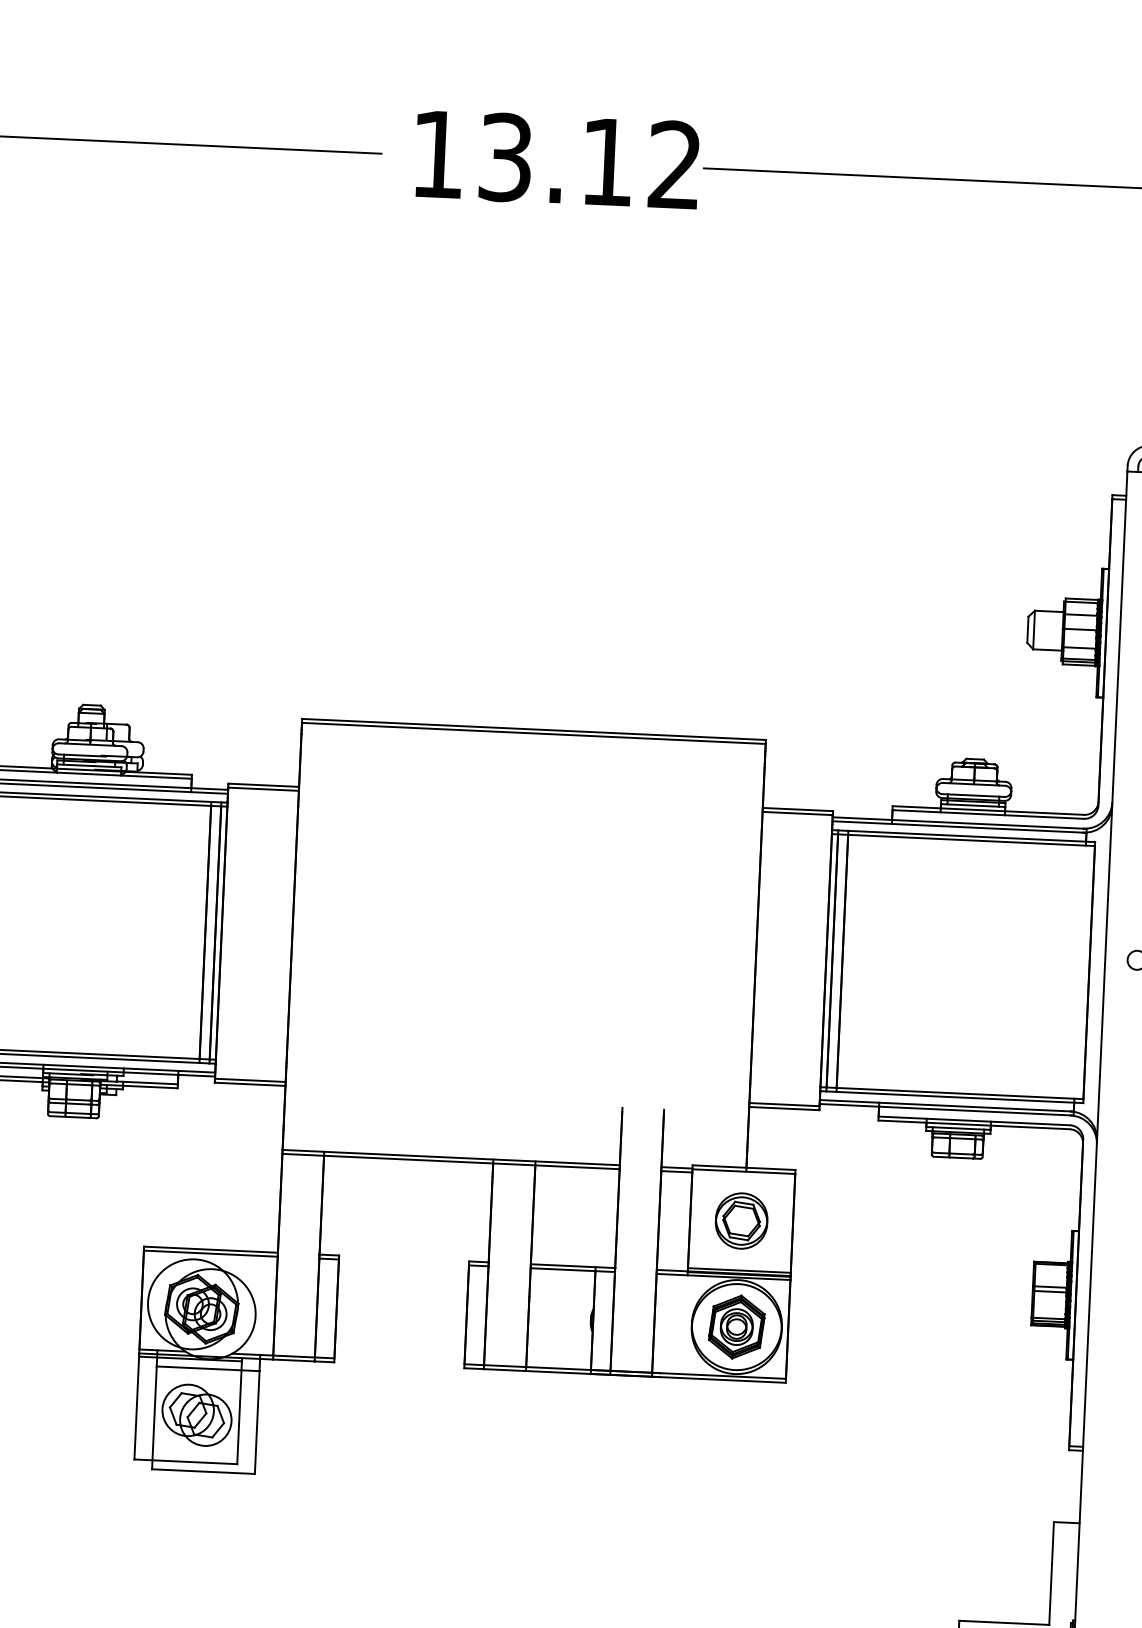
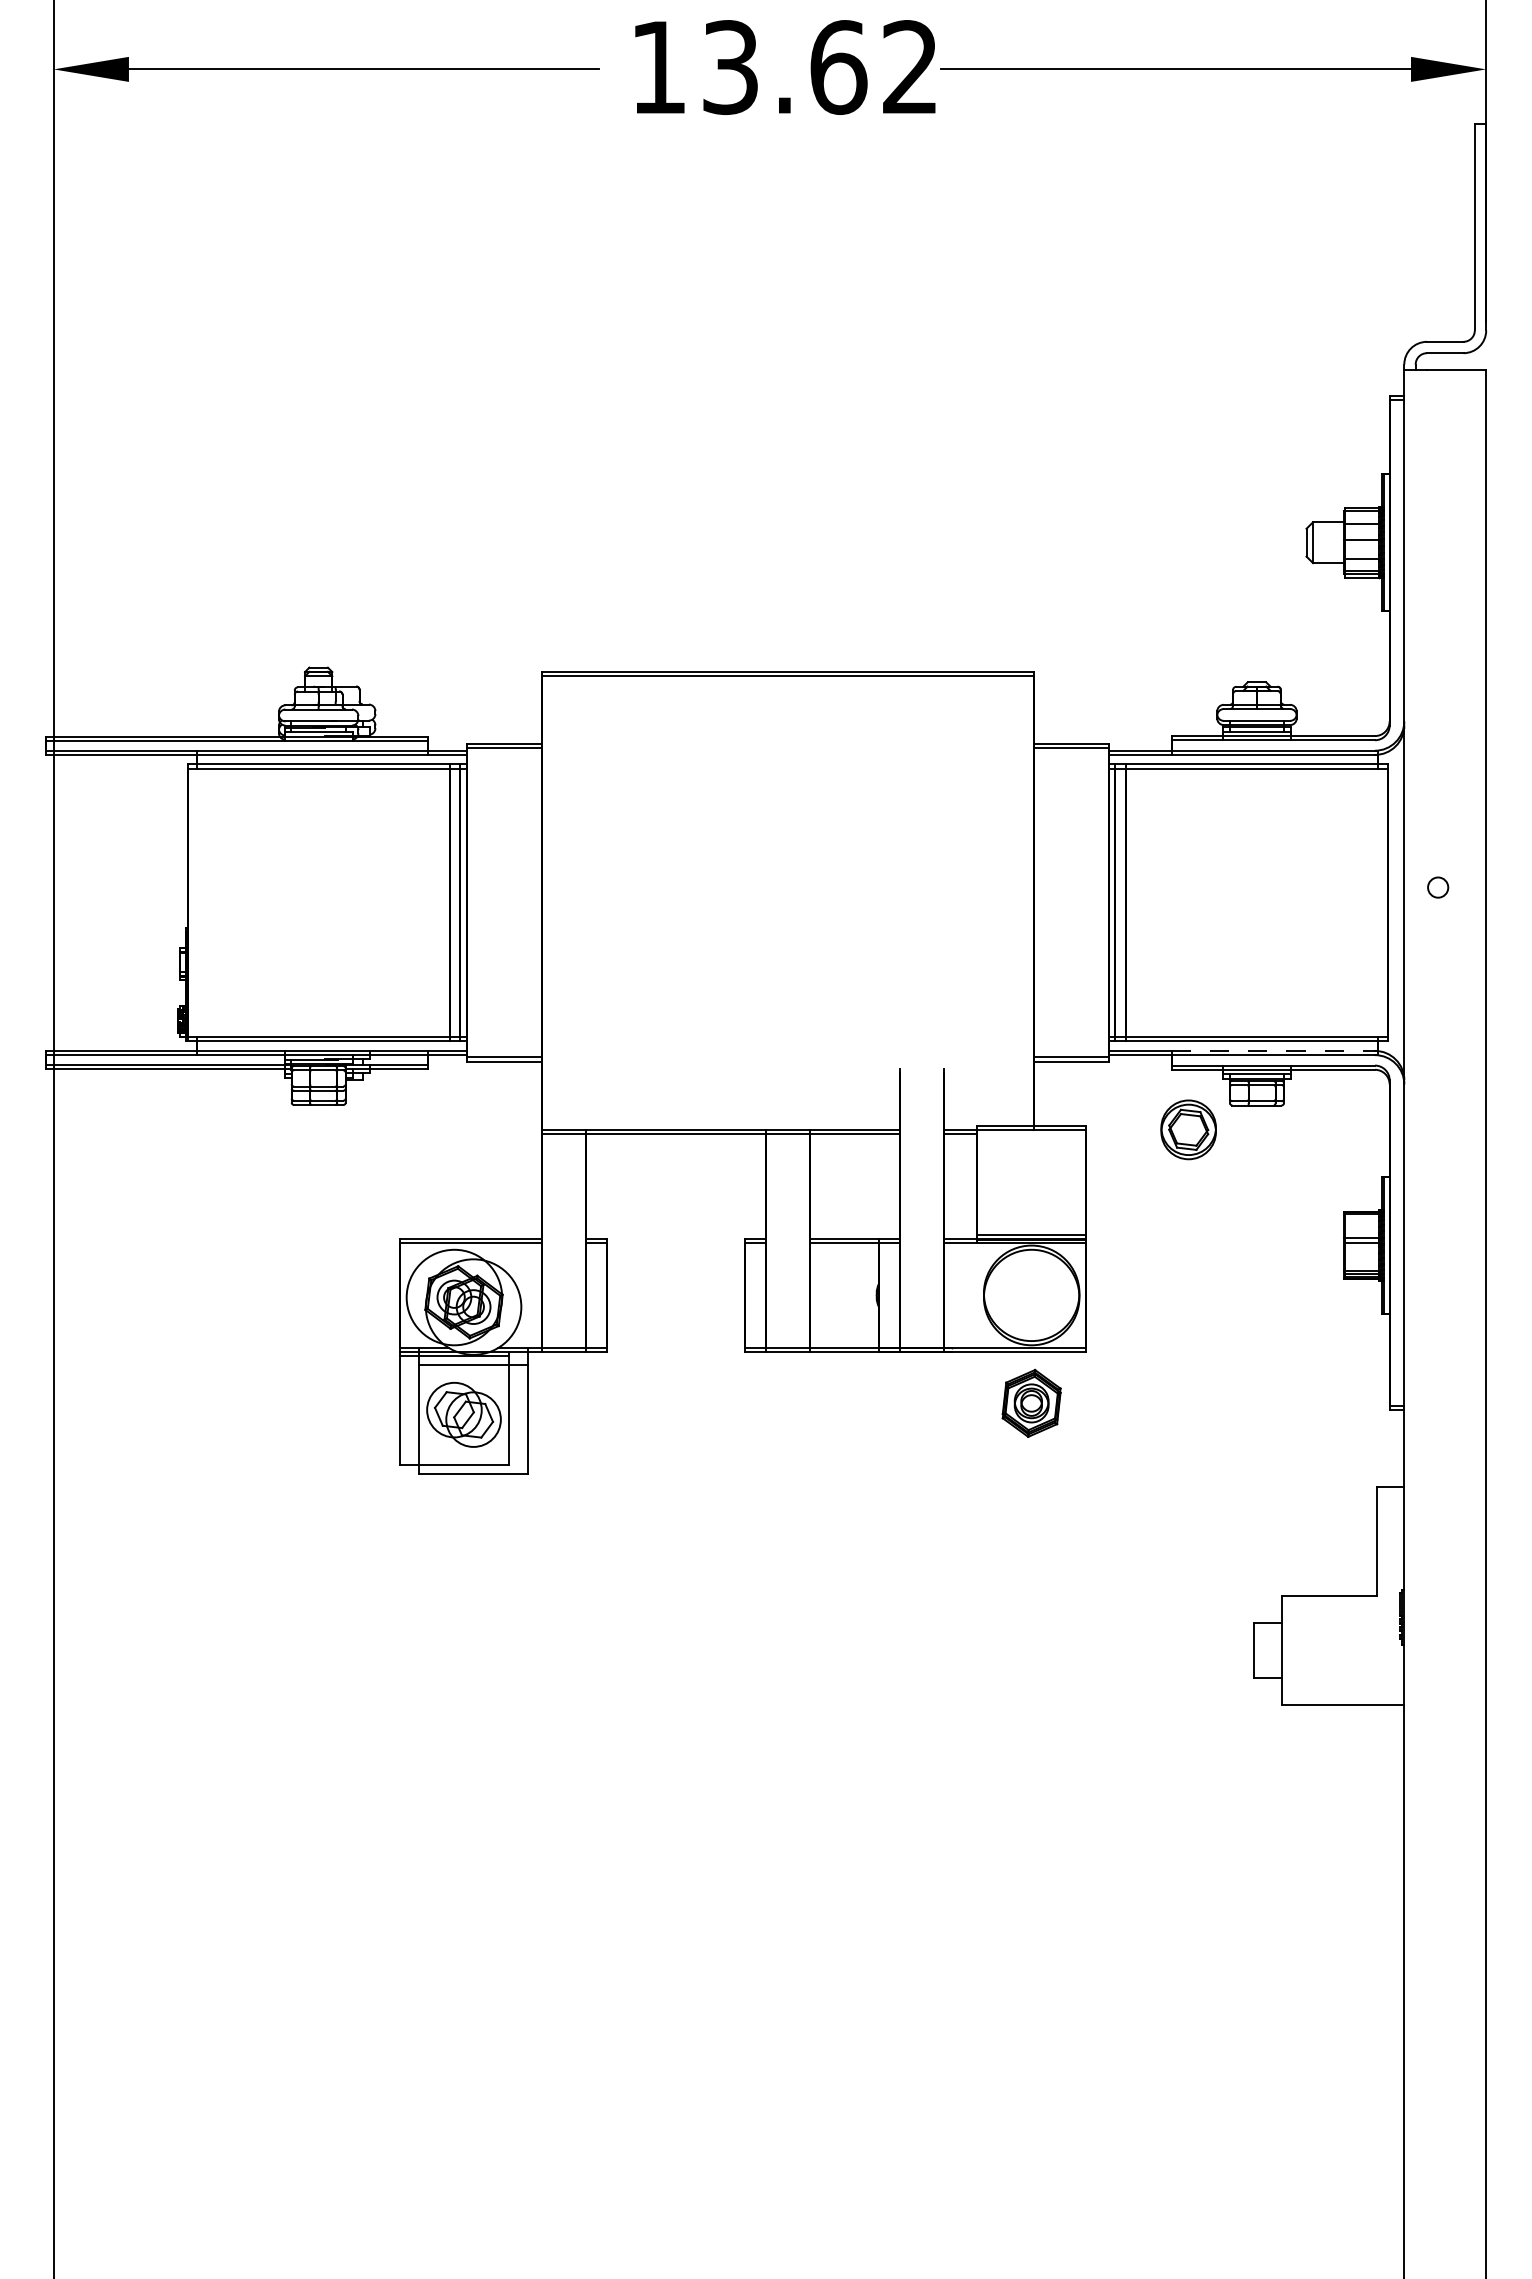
text: (607, 162) -> (838, 67), 13.12 -> 13.62
line: (975, 1106) -> (1273, 1050), solid -> dashed
part: (741, 1220) -> (1188, 1129), moved
part: (736, 1326) -> (1031, 1402), moved

